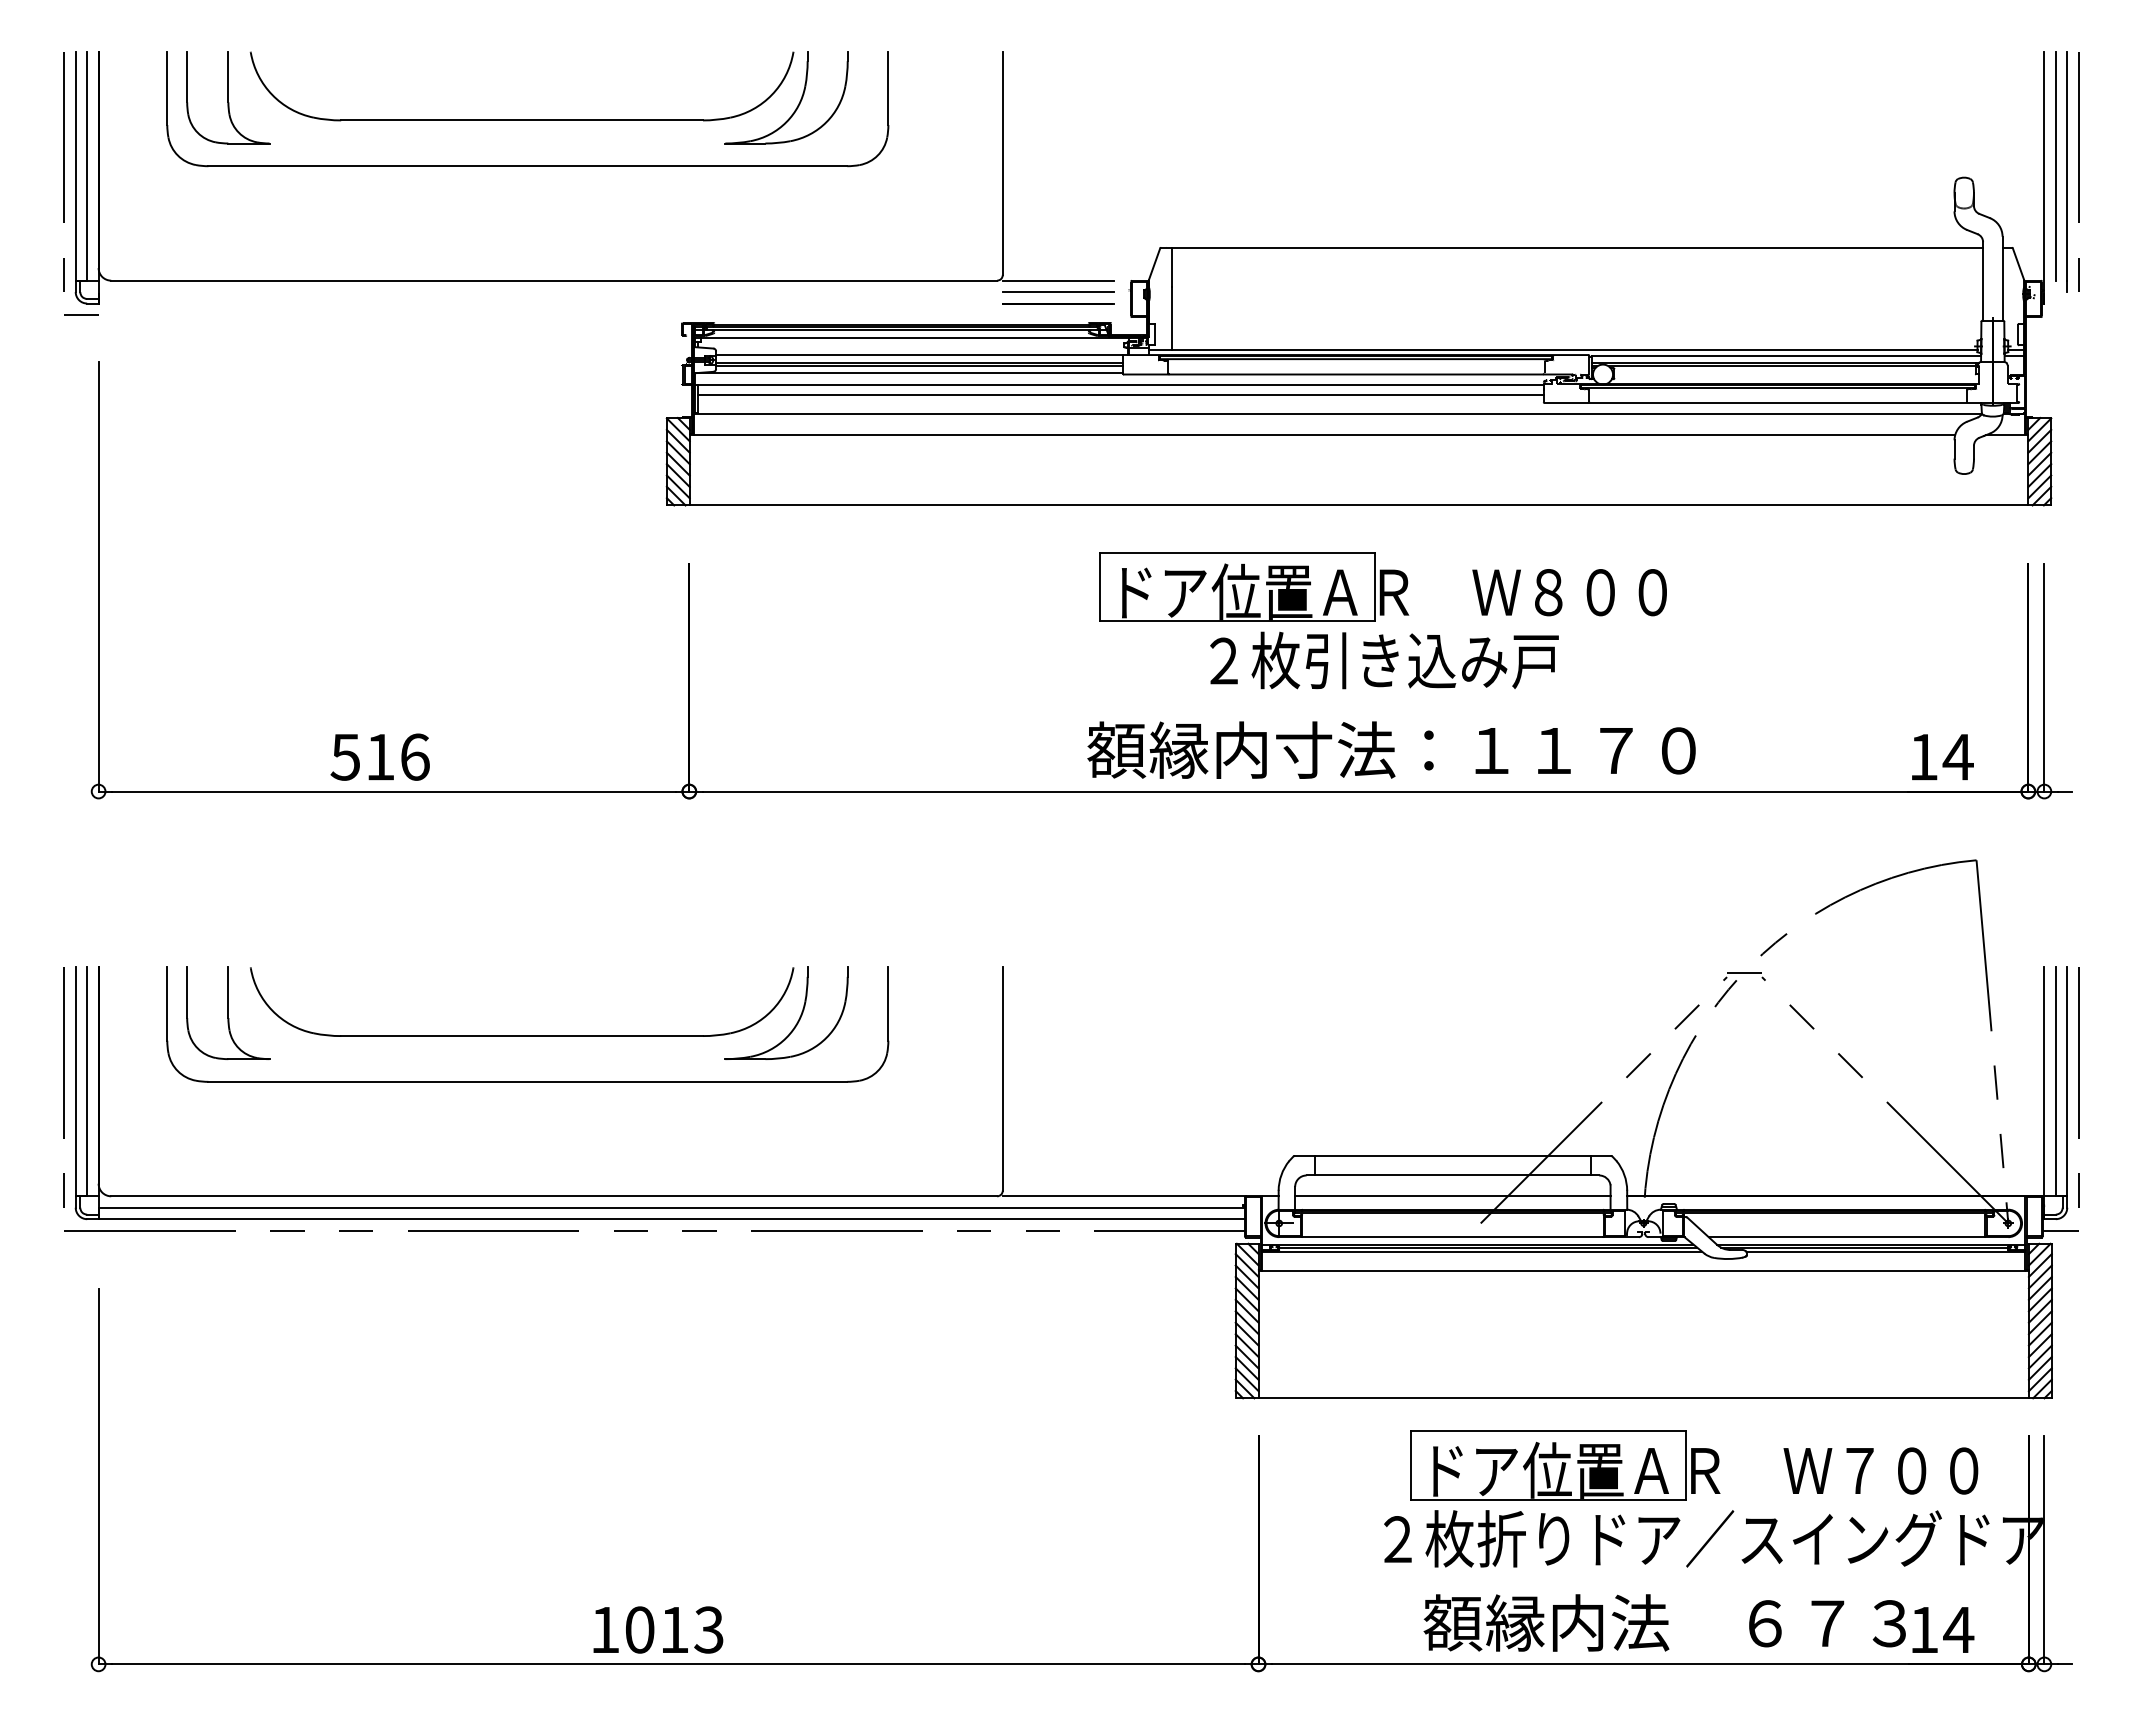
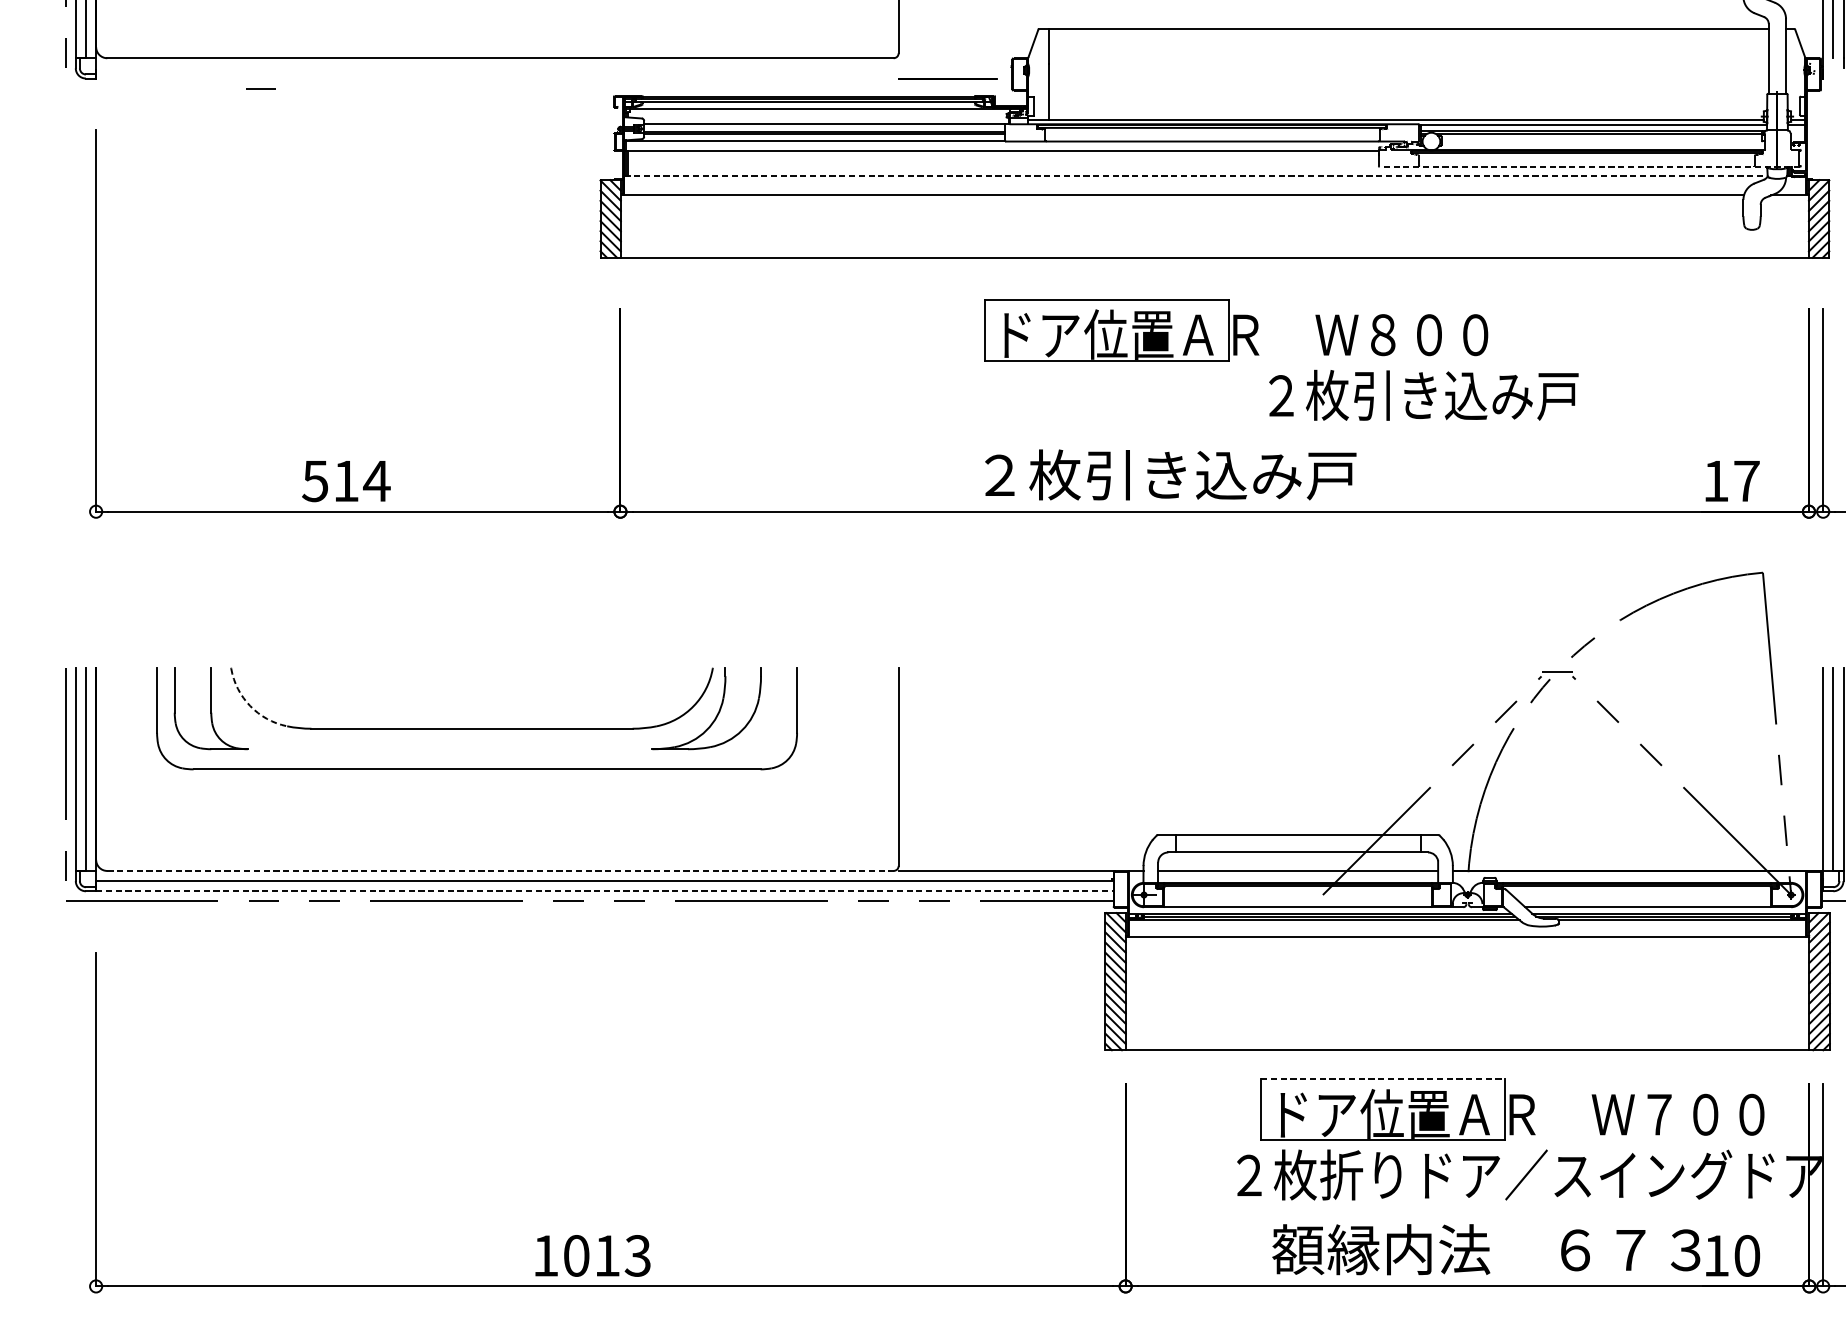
line: (1058, 280) -> (948, 58), removed
line: (1058, 292) -> (948, 68), removed
line: (81, 314) -> (261, 88), moved
line: (1120, 395) -> (1003, 160), removed
line: (1781, 403) -> (1589, 167), solid -> dashed
line: (1338, 413) -> (1196, 176), solid -> dashed
text: (1384, 660) -> (1423, 395), moved
text: (1391, 749) -> (1243, 474), 額縁内寸法：１１７０ -> ２枚引き込み戸
text: (414, 756) -> (376, 480), 516 -> 514
text: (1957, 757) -> (1746, 481), 14 -> 17
arc: (272, 1010) -> (250, 706), solid -> dashed
line: (554, 1196) -> (500, 871), solid -> dashed
line: (672, 1219) -> (605, 891), solid -> dashed
line: (1548, 1431) -> (1383, 1079), solid -> dashed
text: (1958, 1629) -> (1746, 1255), 14 -> 10

